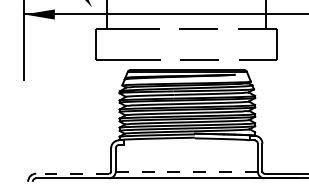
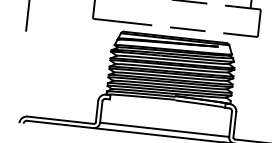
line: (186, 171) -> (164, 129), dashed -> solid
line: (72, 173) -> (60, 120), dashed -> solid

